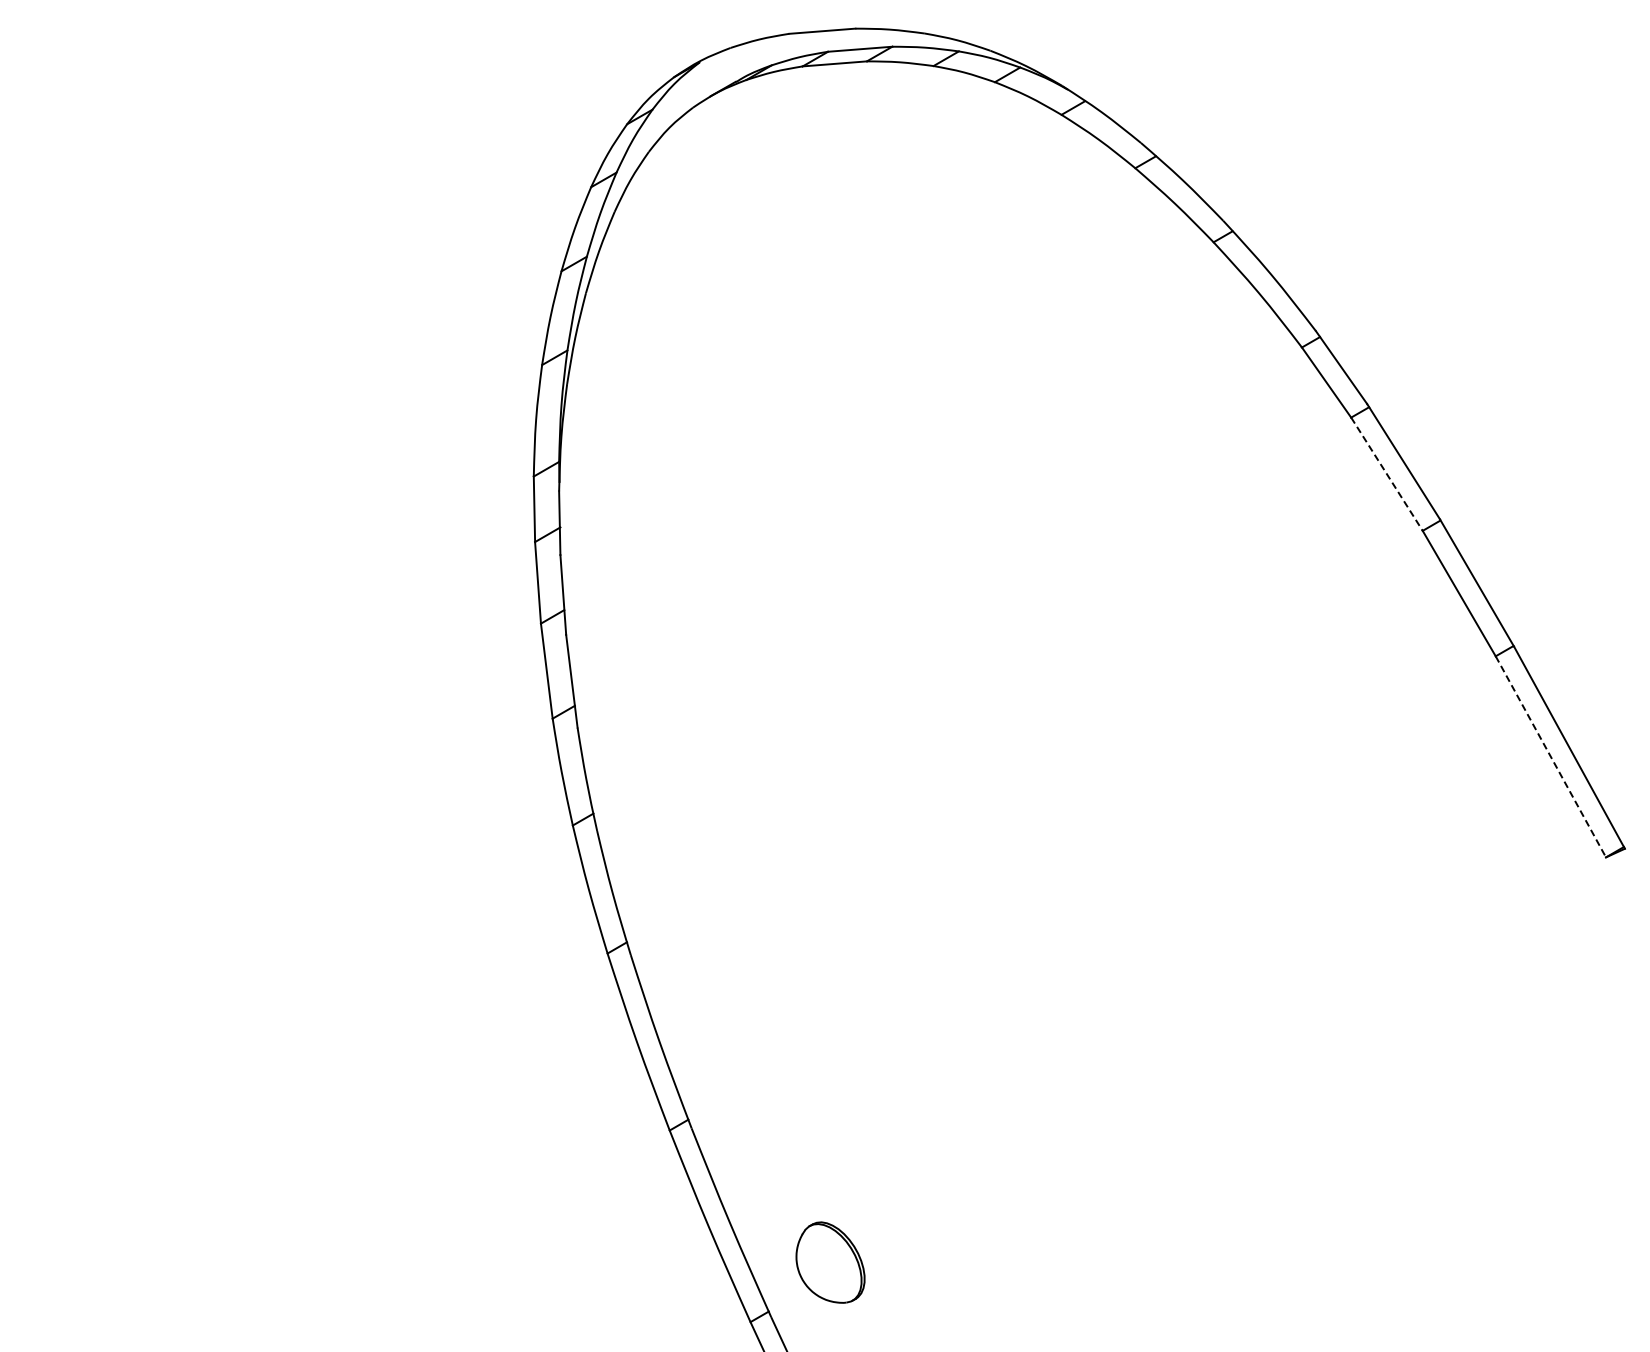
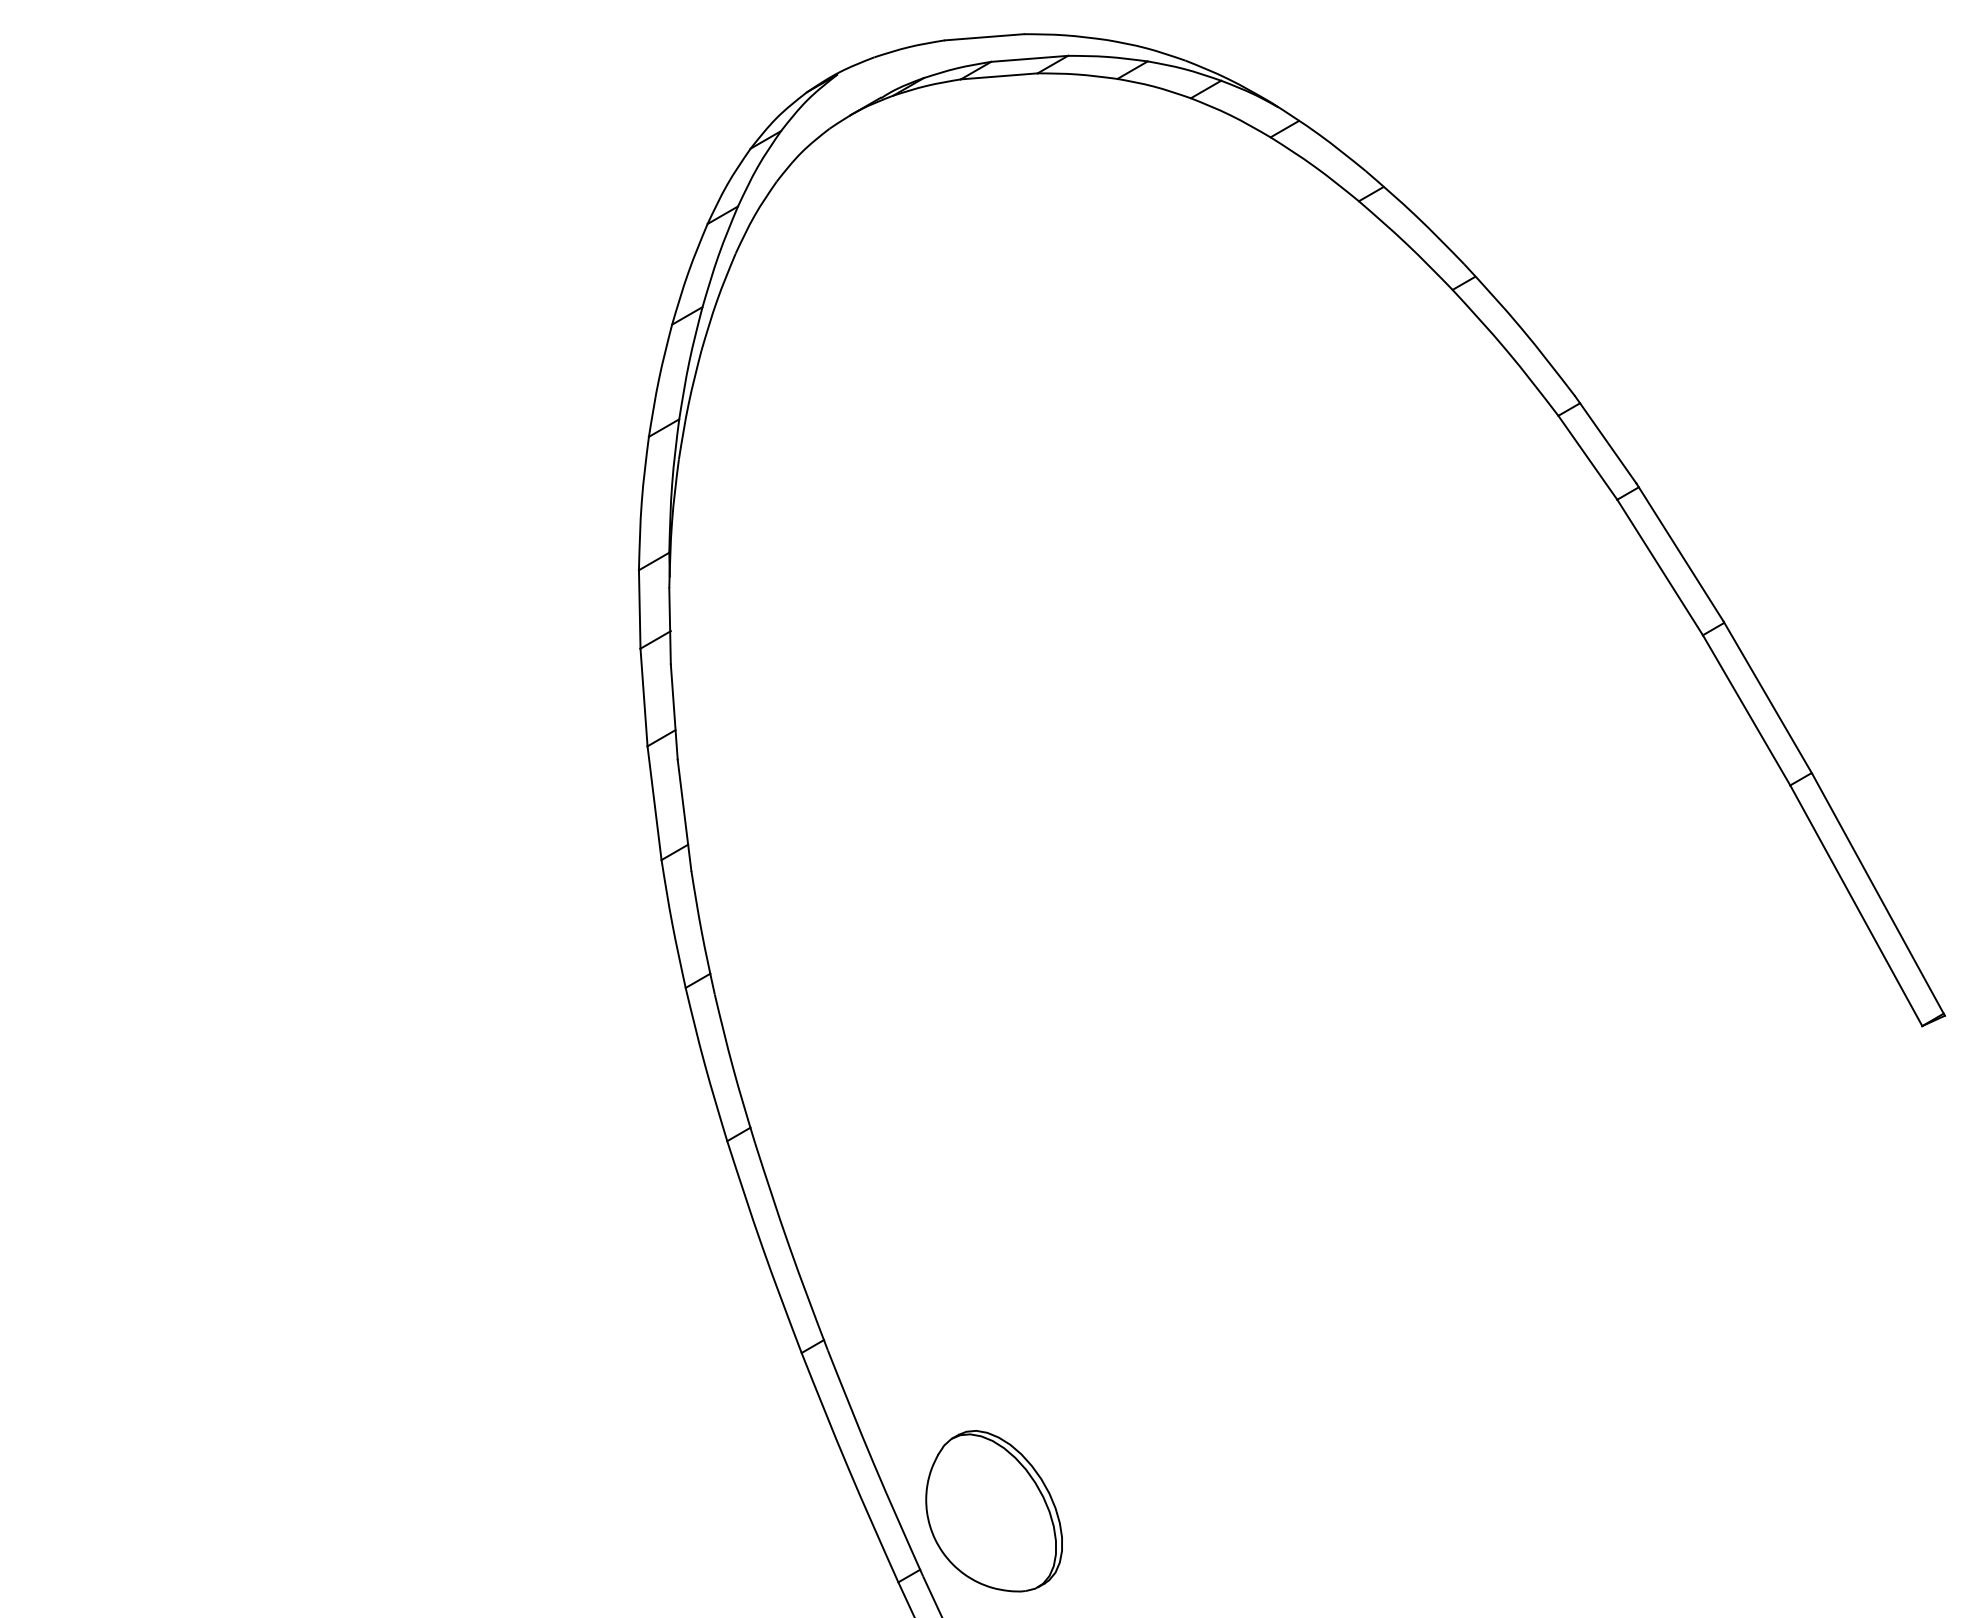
line: (1386, 474) -> (1659, 567), dashed -> solid
line: (1550, 756) -> (1855, 905), dashed -> solid
part: (830, 1262) -> (994, 1510), size x1.67

